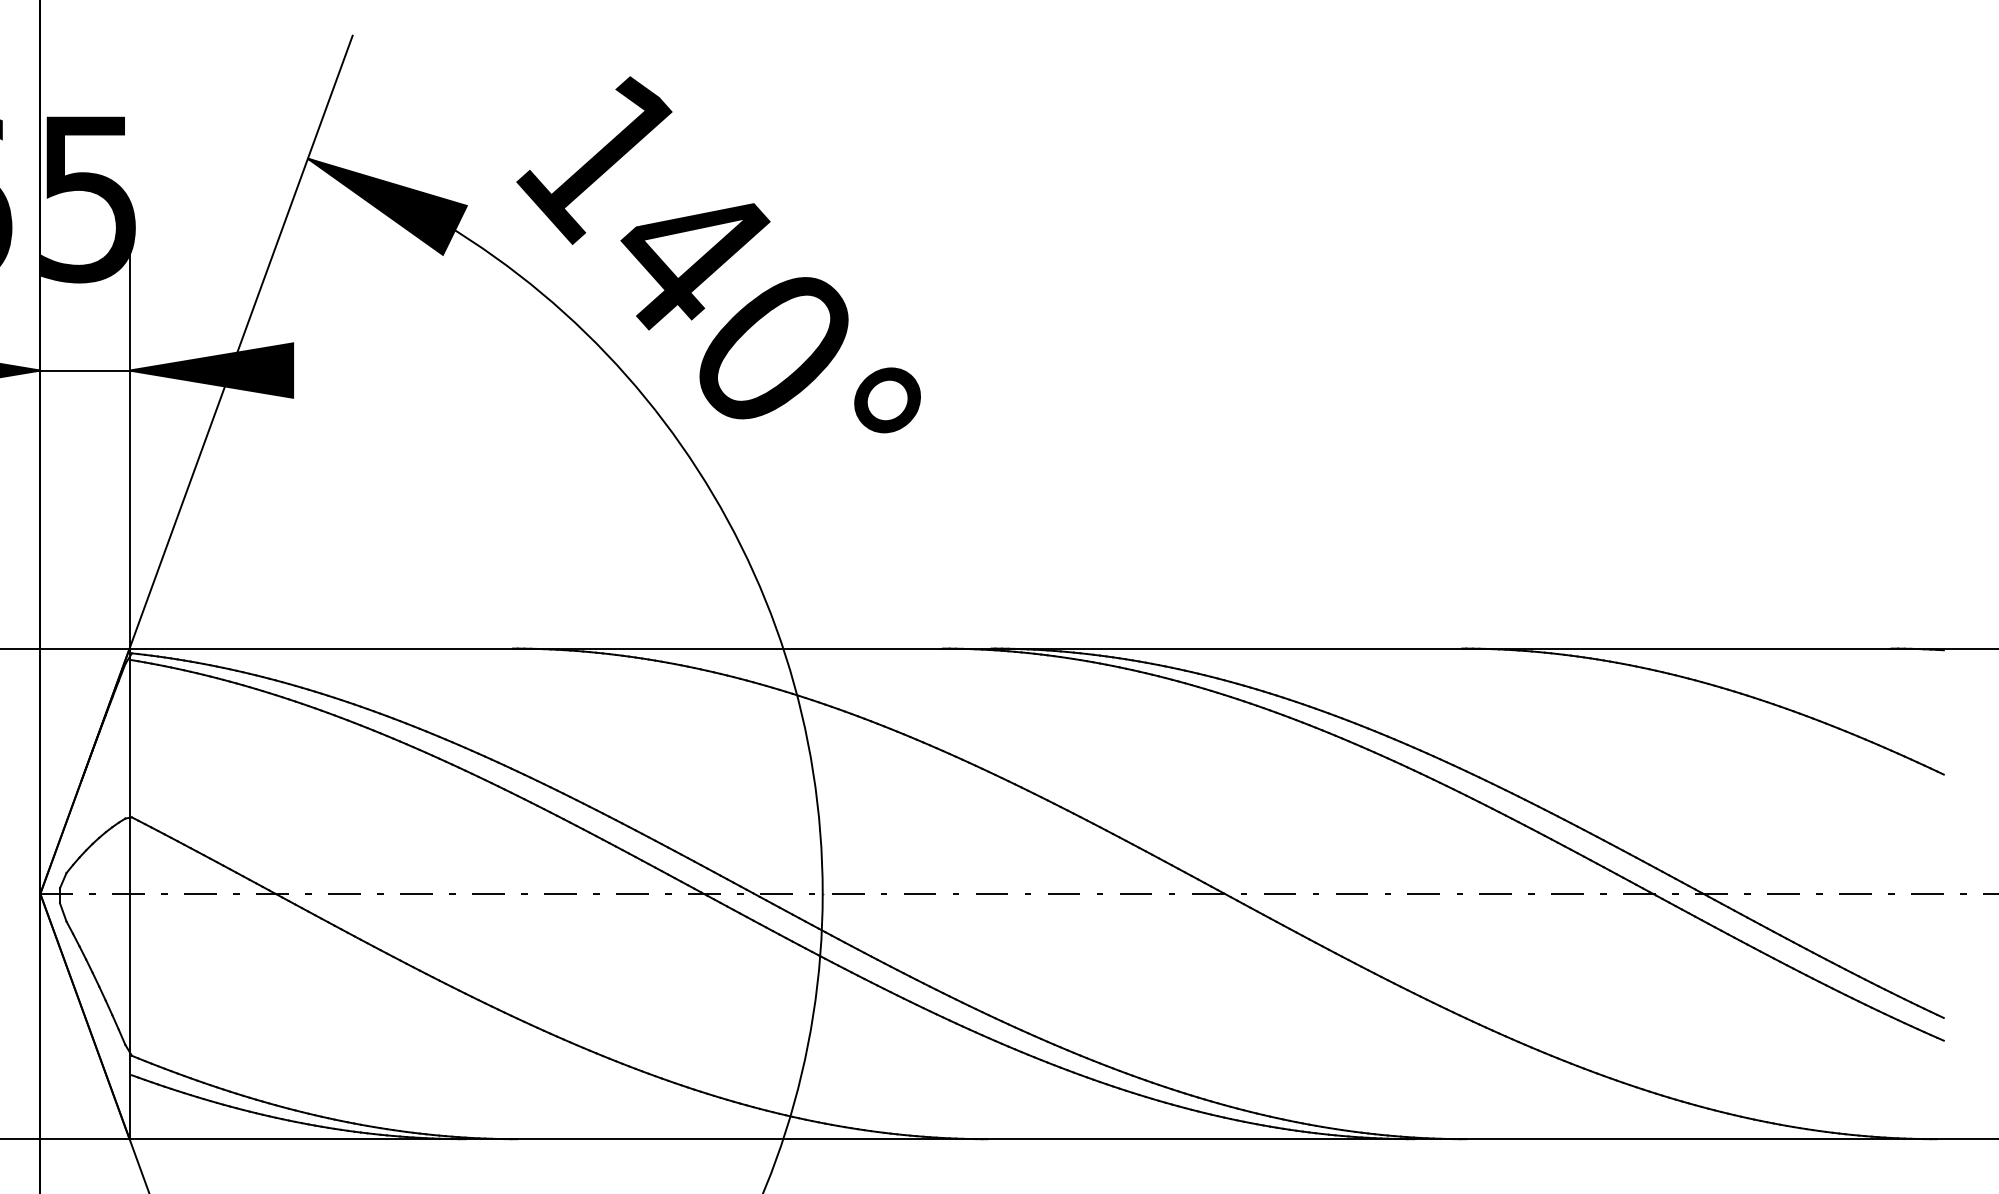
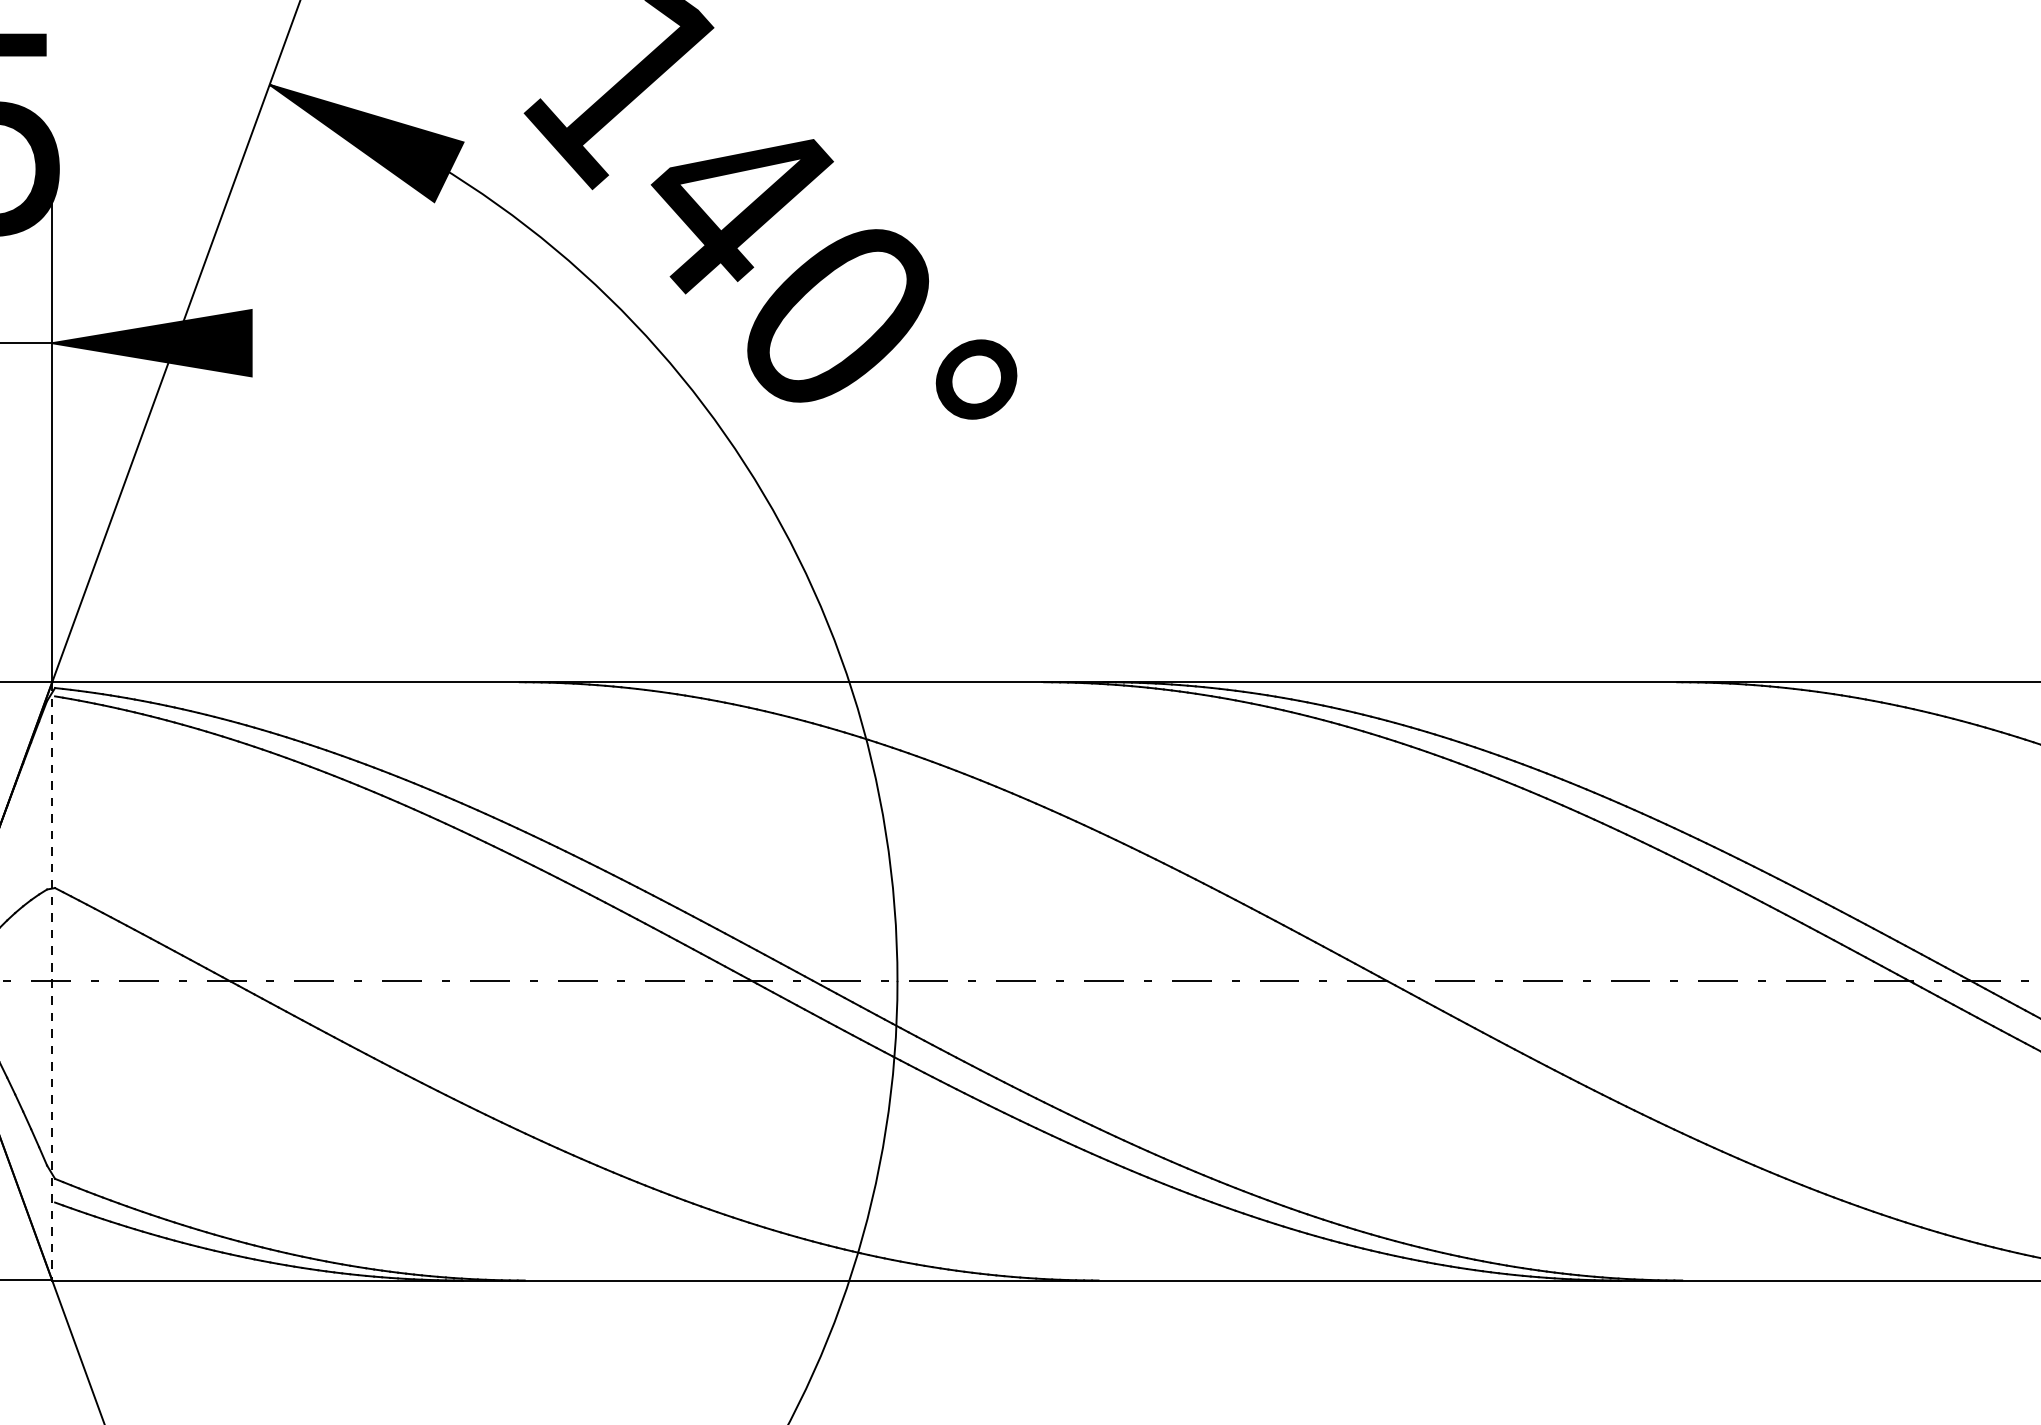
line: (129, 894) -> (52, 982), solid -> dashed

